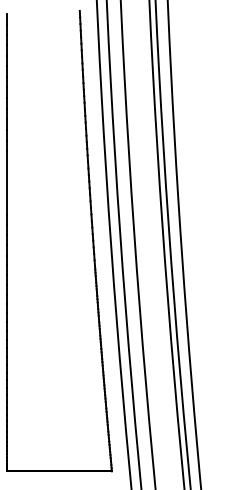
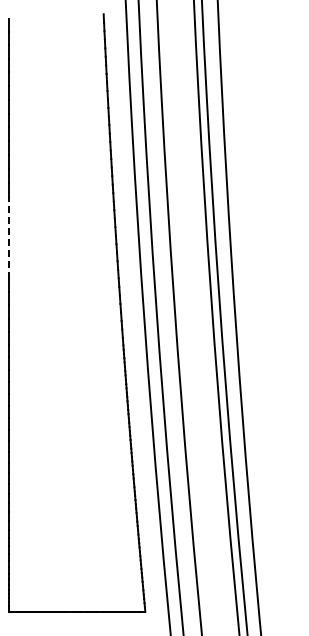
line: (7, 182) -> (9, 237), solid -> dashed

